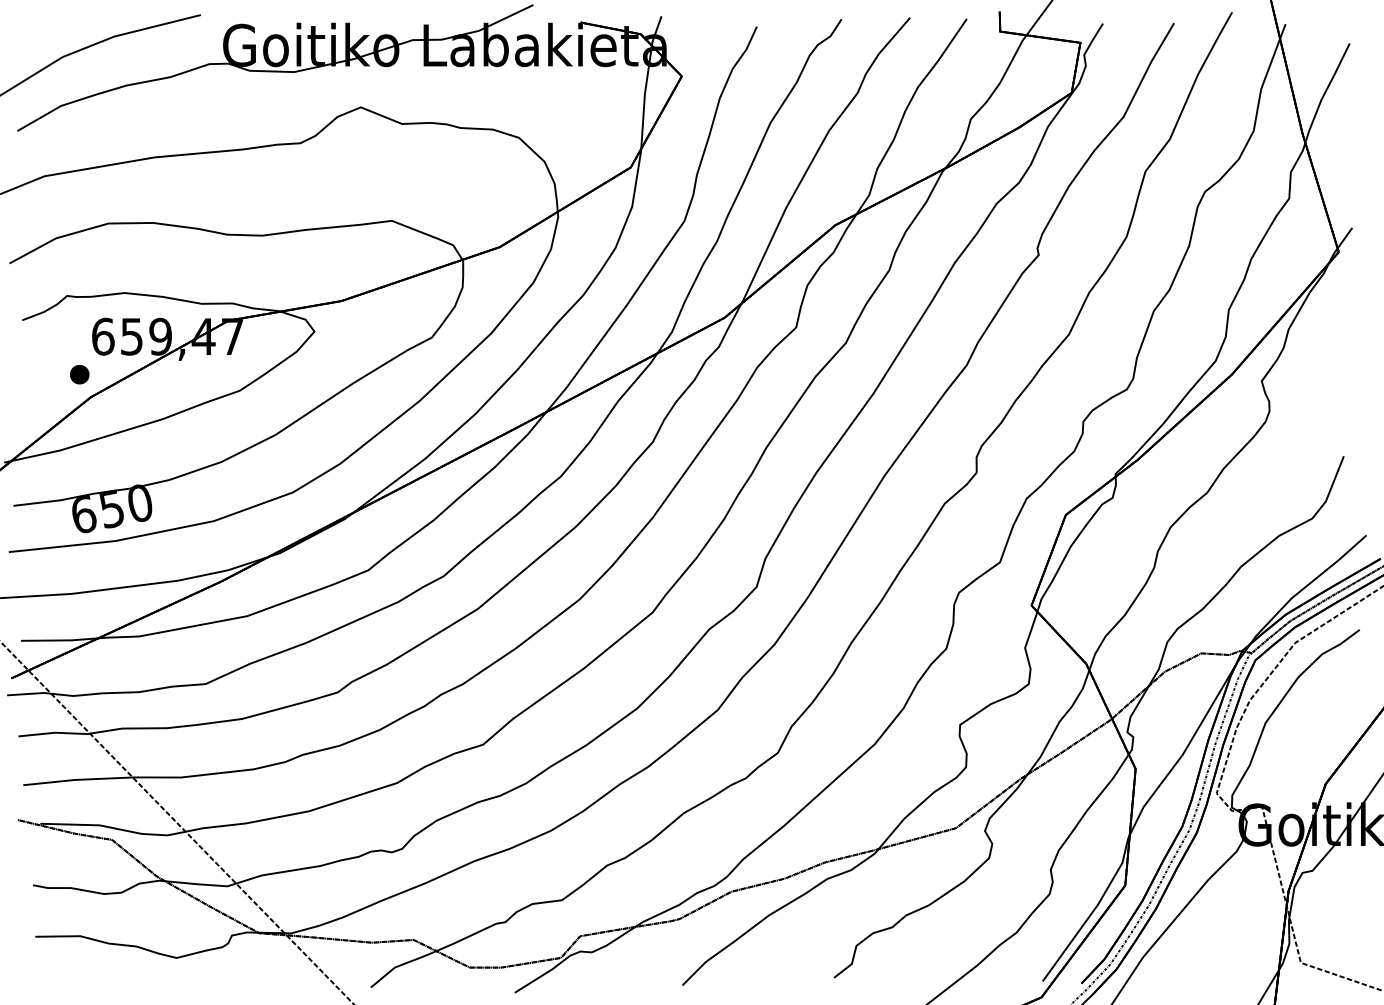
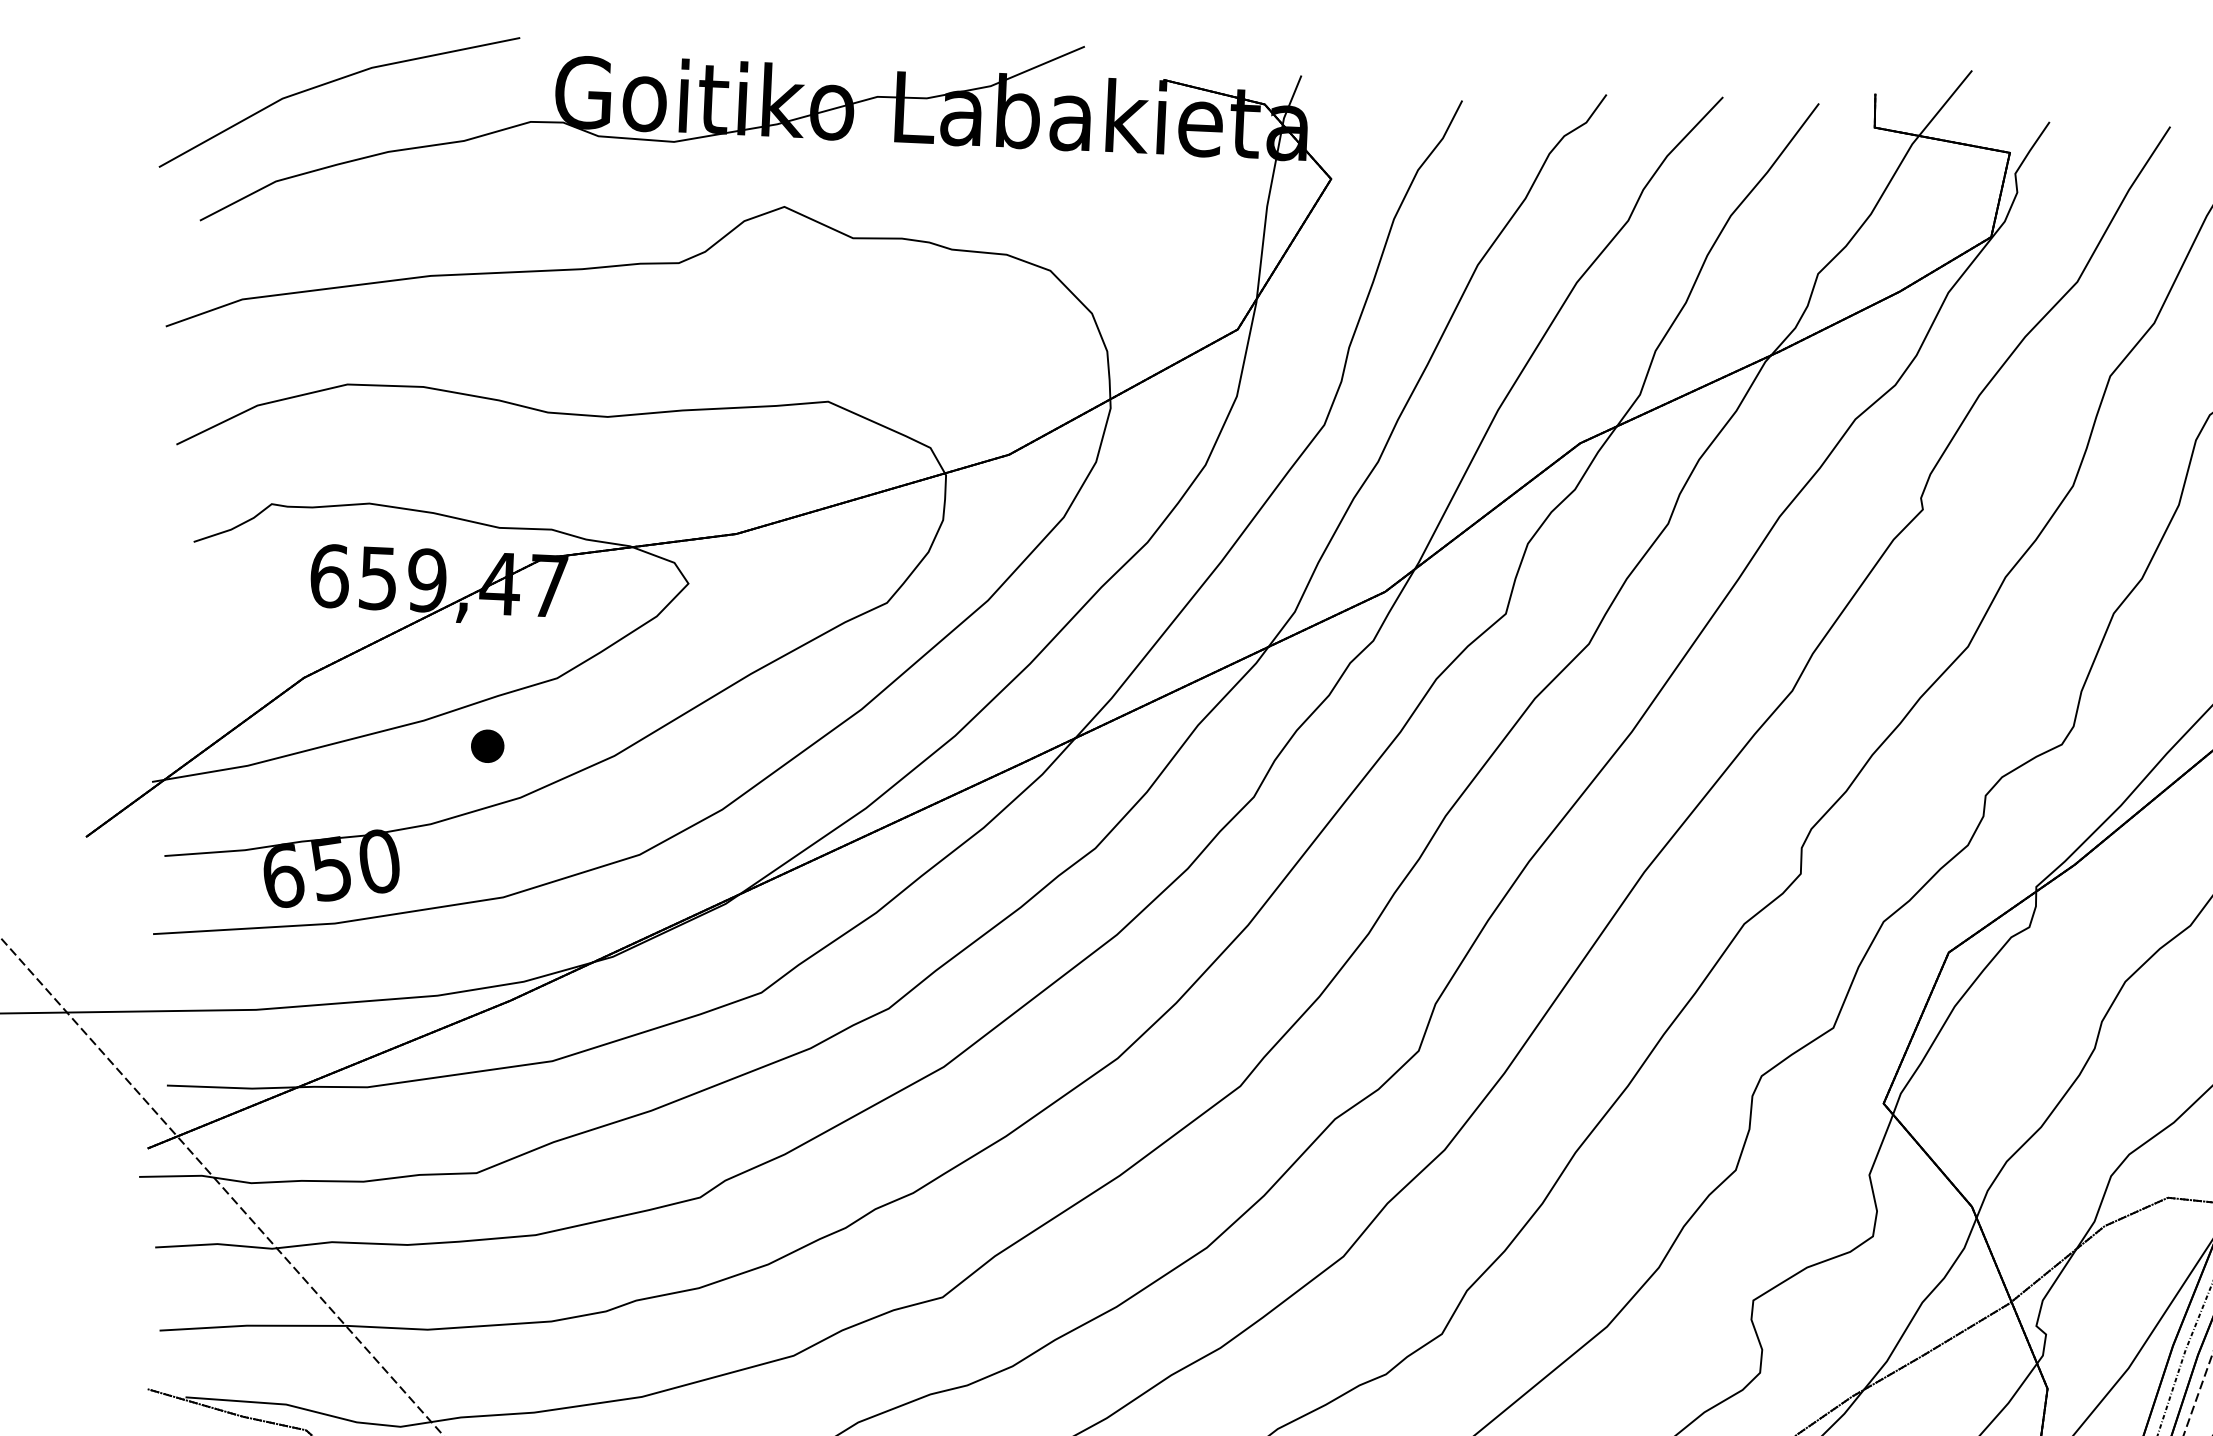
part: (79, 374) -> (487, 746), moved

